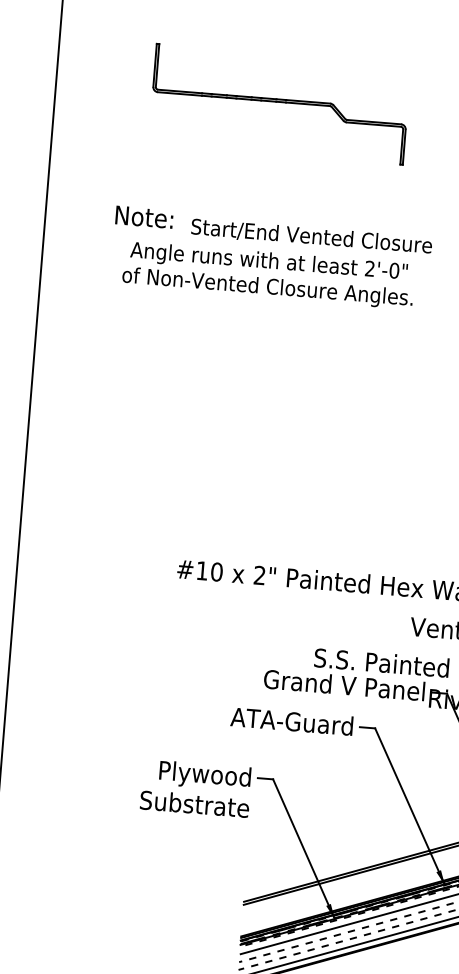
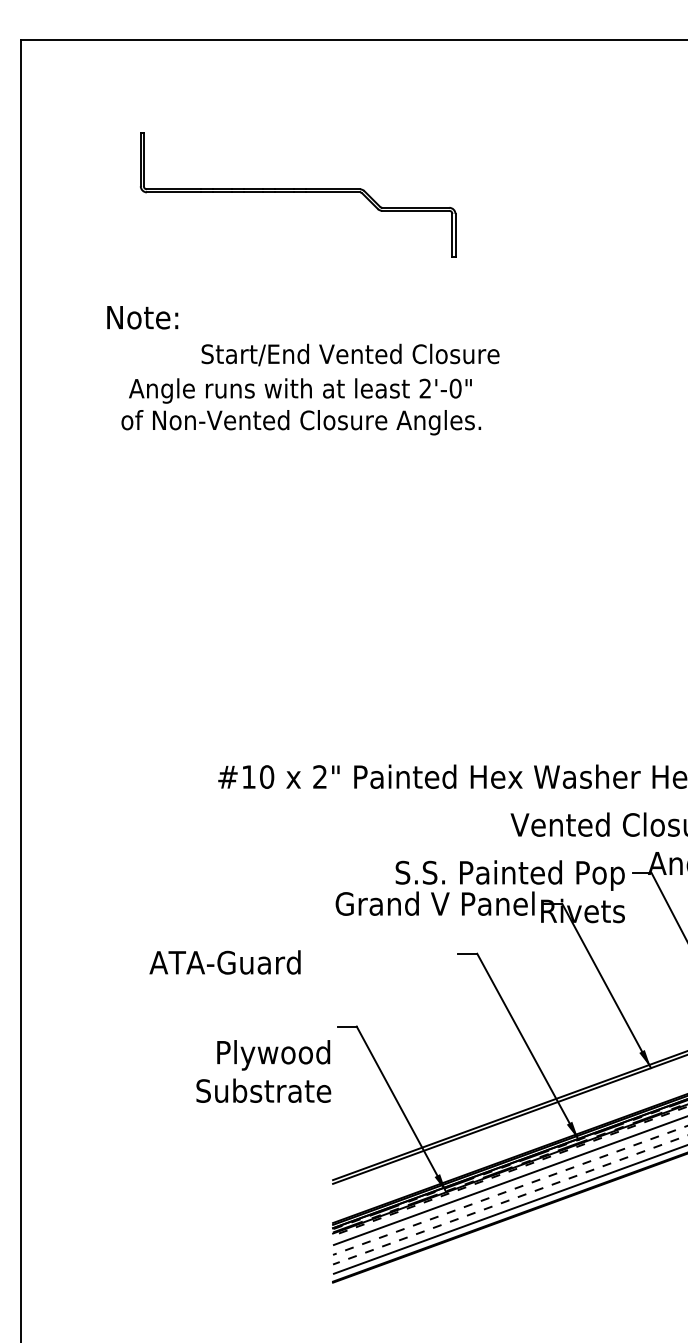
text: (144, 217) -> (142, 317), moved
text: (291, 721) -> (224, 962), moved
text: (195, 788) -> (263, 1071), moved

